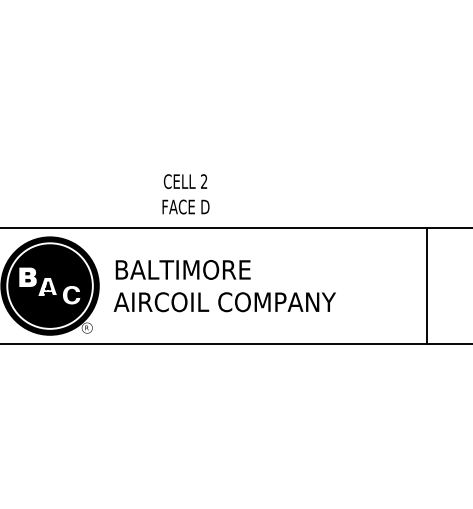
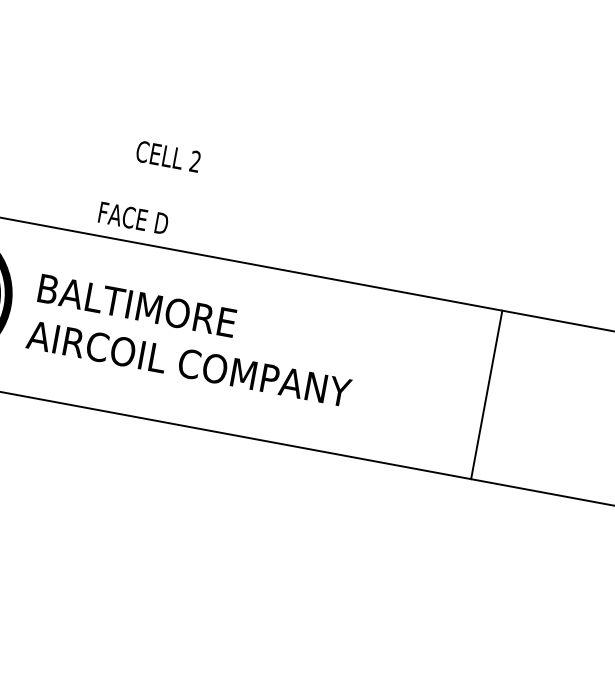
text: (185, 181) -> (168, 156), moved
text: (185, 206) -> (133, 217), moved

